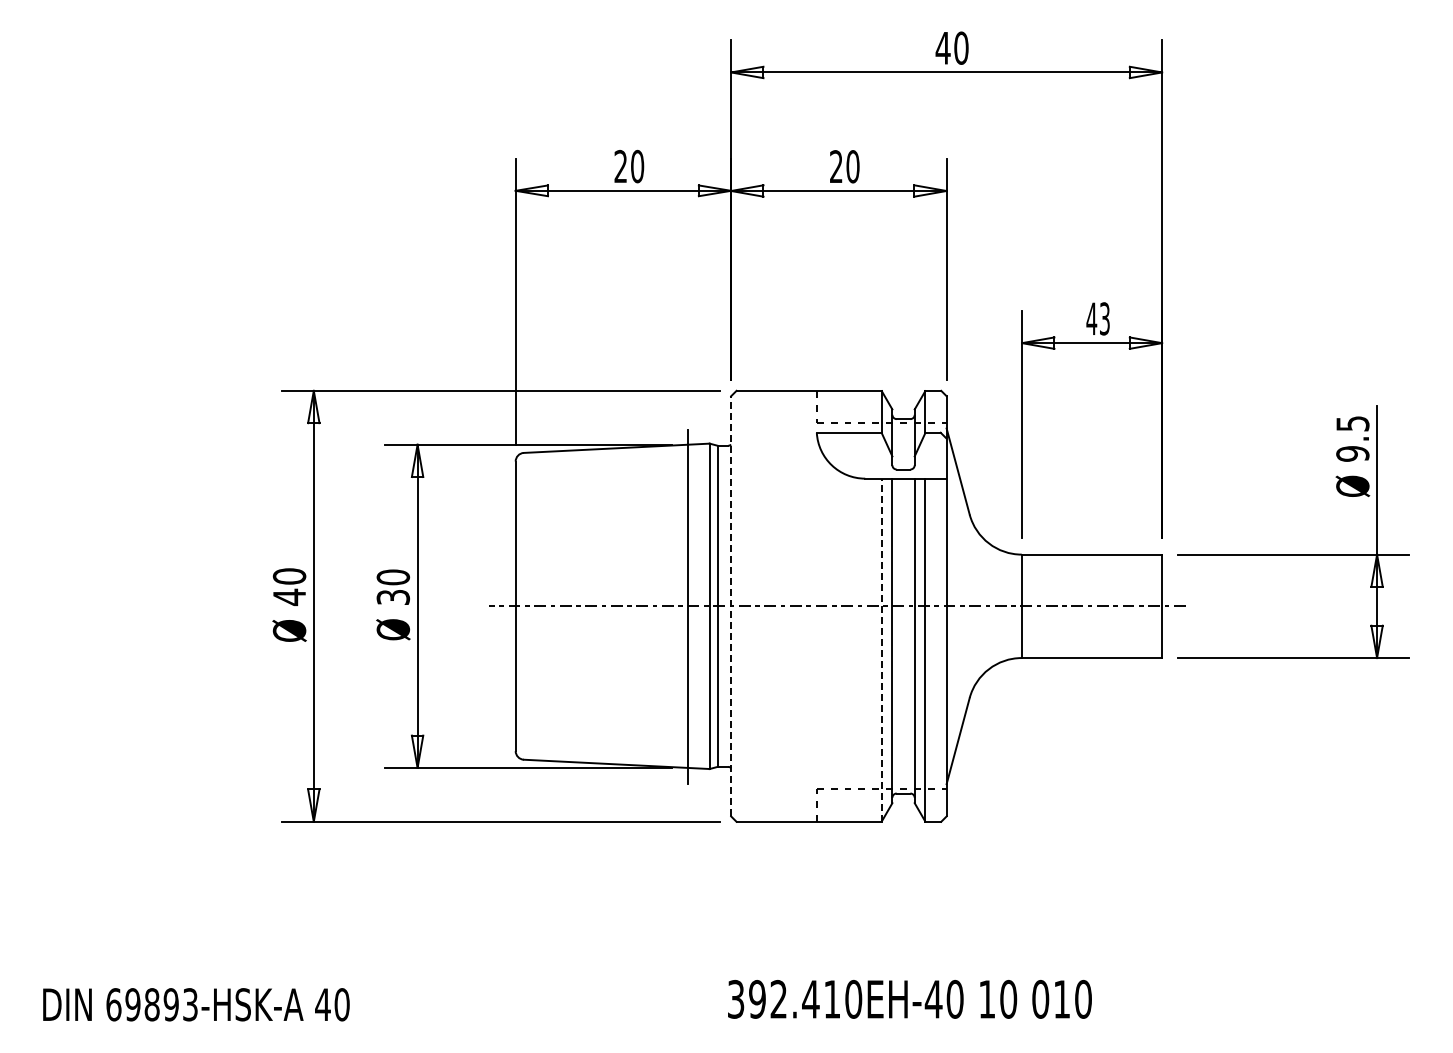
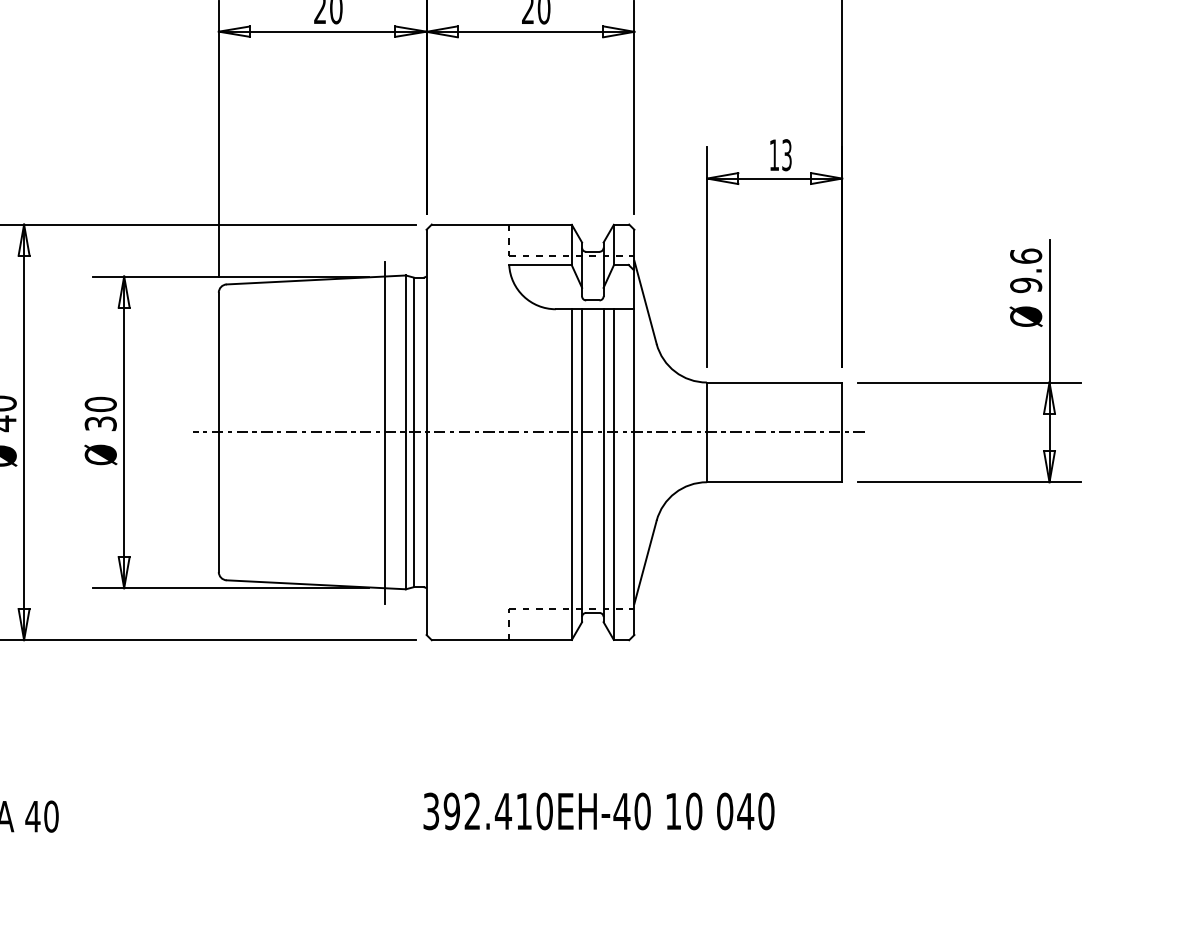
text: (1091, 318) -> (774, 154), 43 -> 13
text: (1352, 423) -> (1025, 256), 9.5 -> 9.6
line: (731, 605) -> (426, 431), dashed -> solid
line: (881, 649) -> (571, 474), dashed -> solid
text: (1061, 999) -> (745, 811), 010 -> 040

